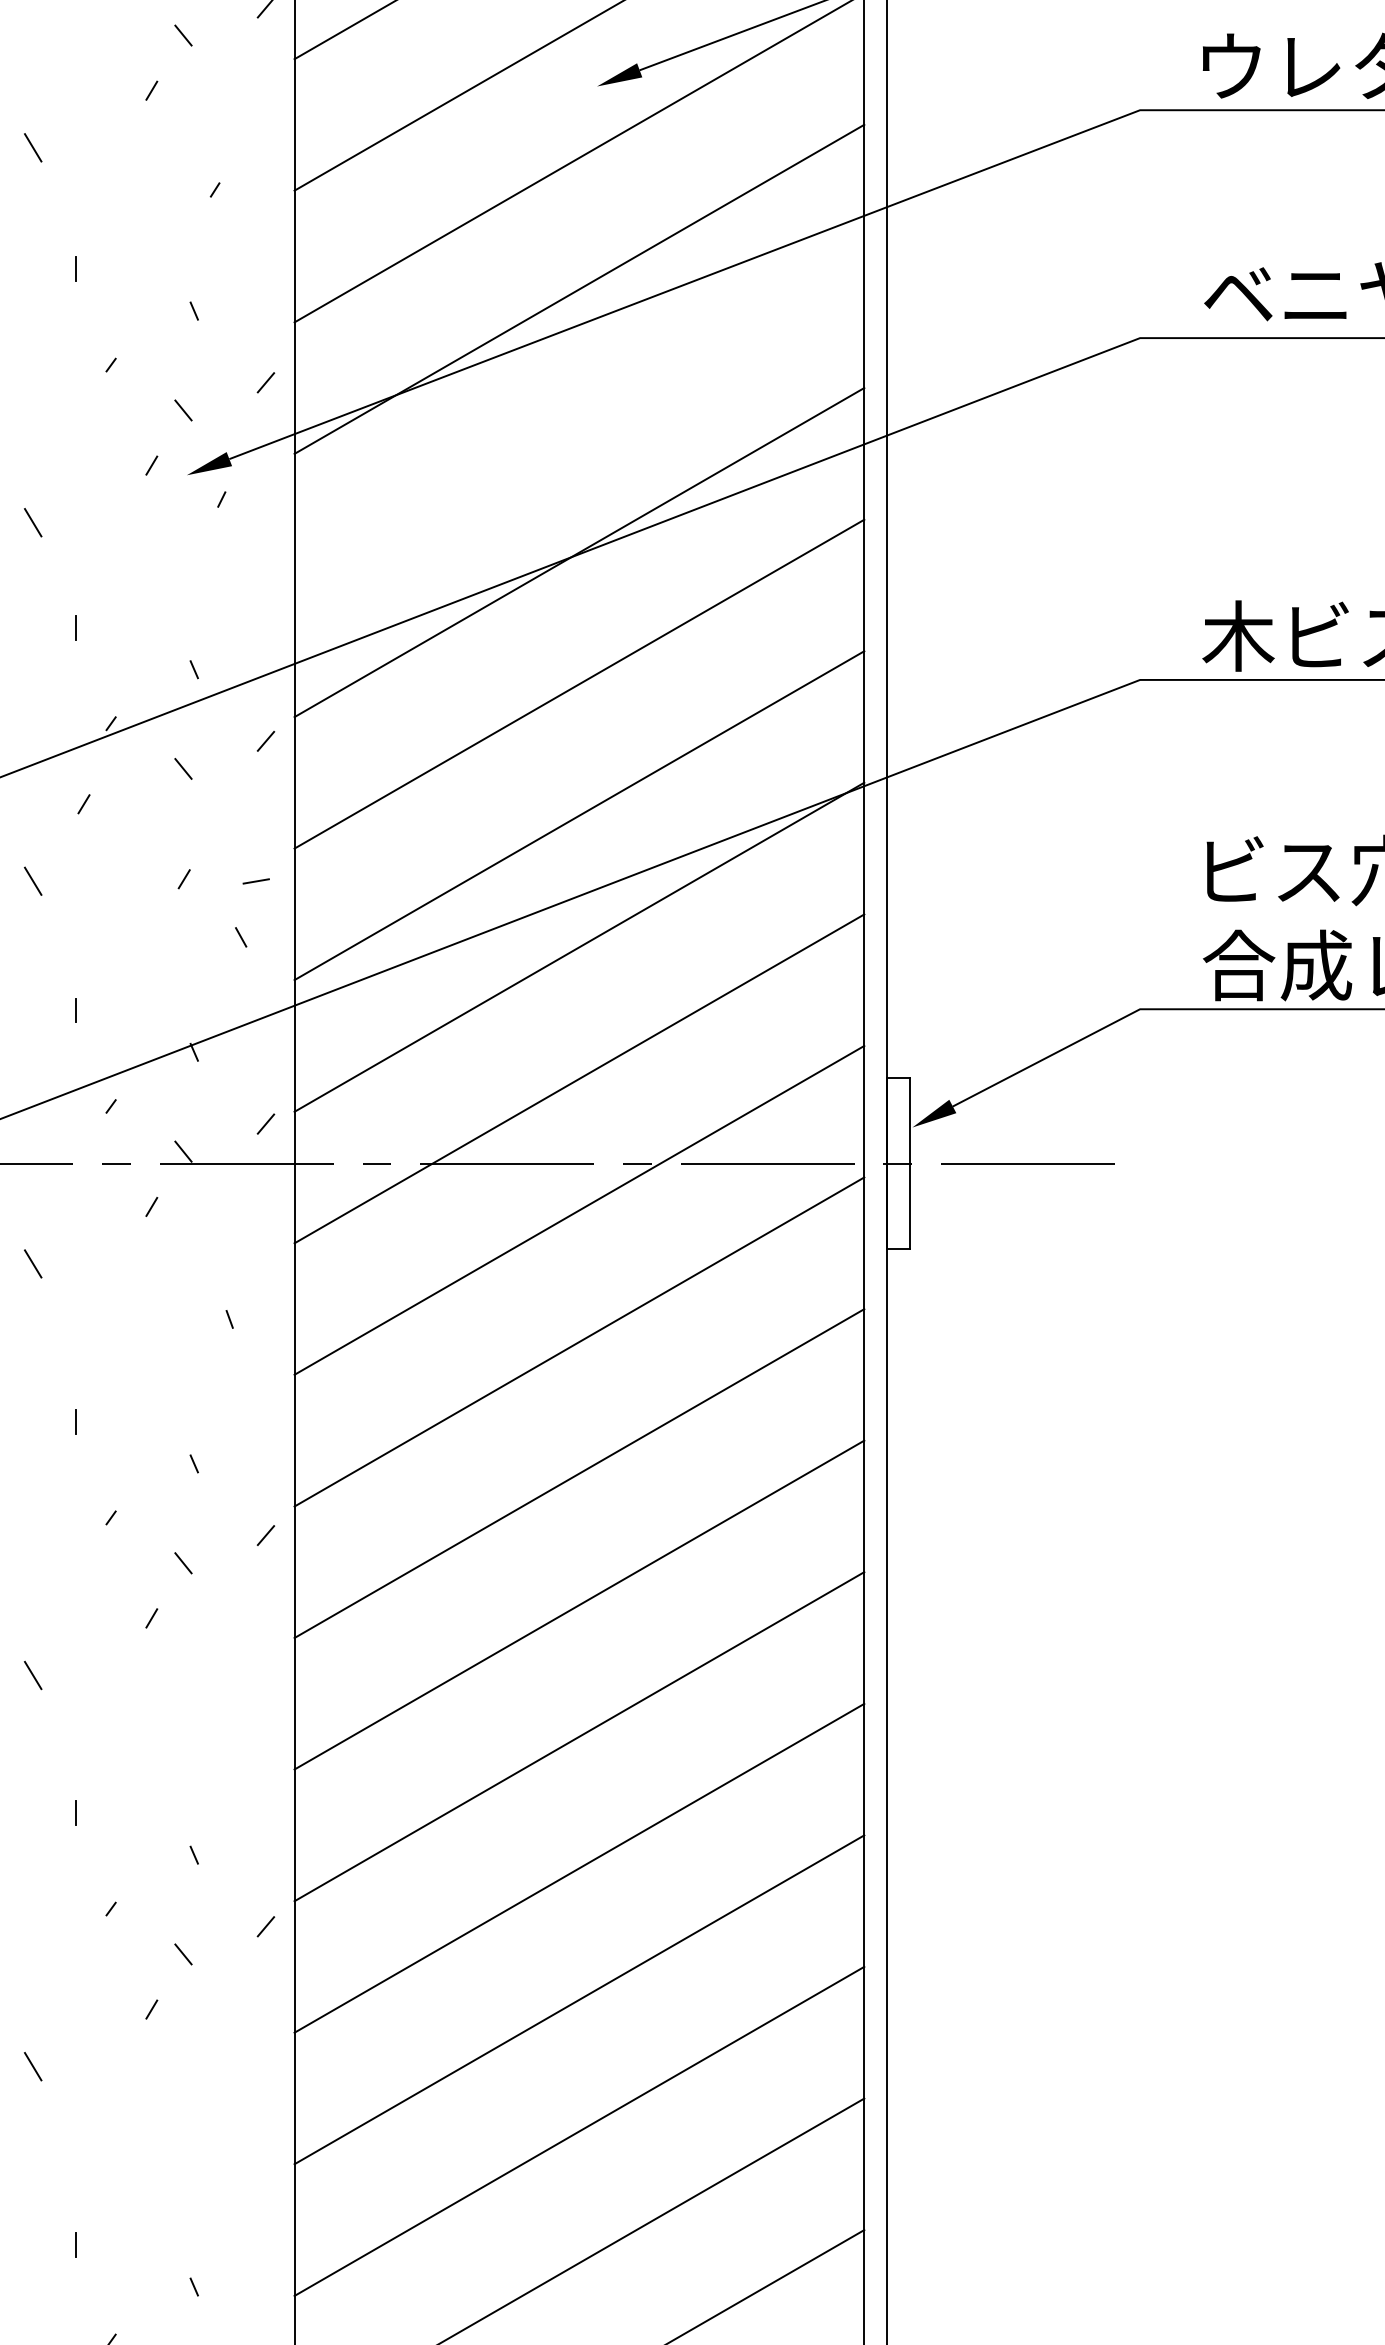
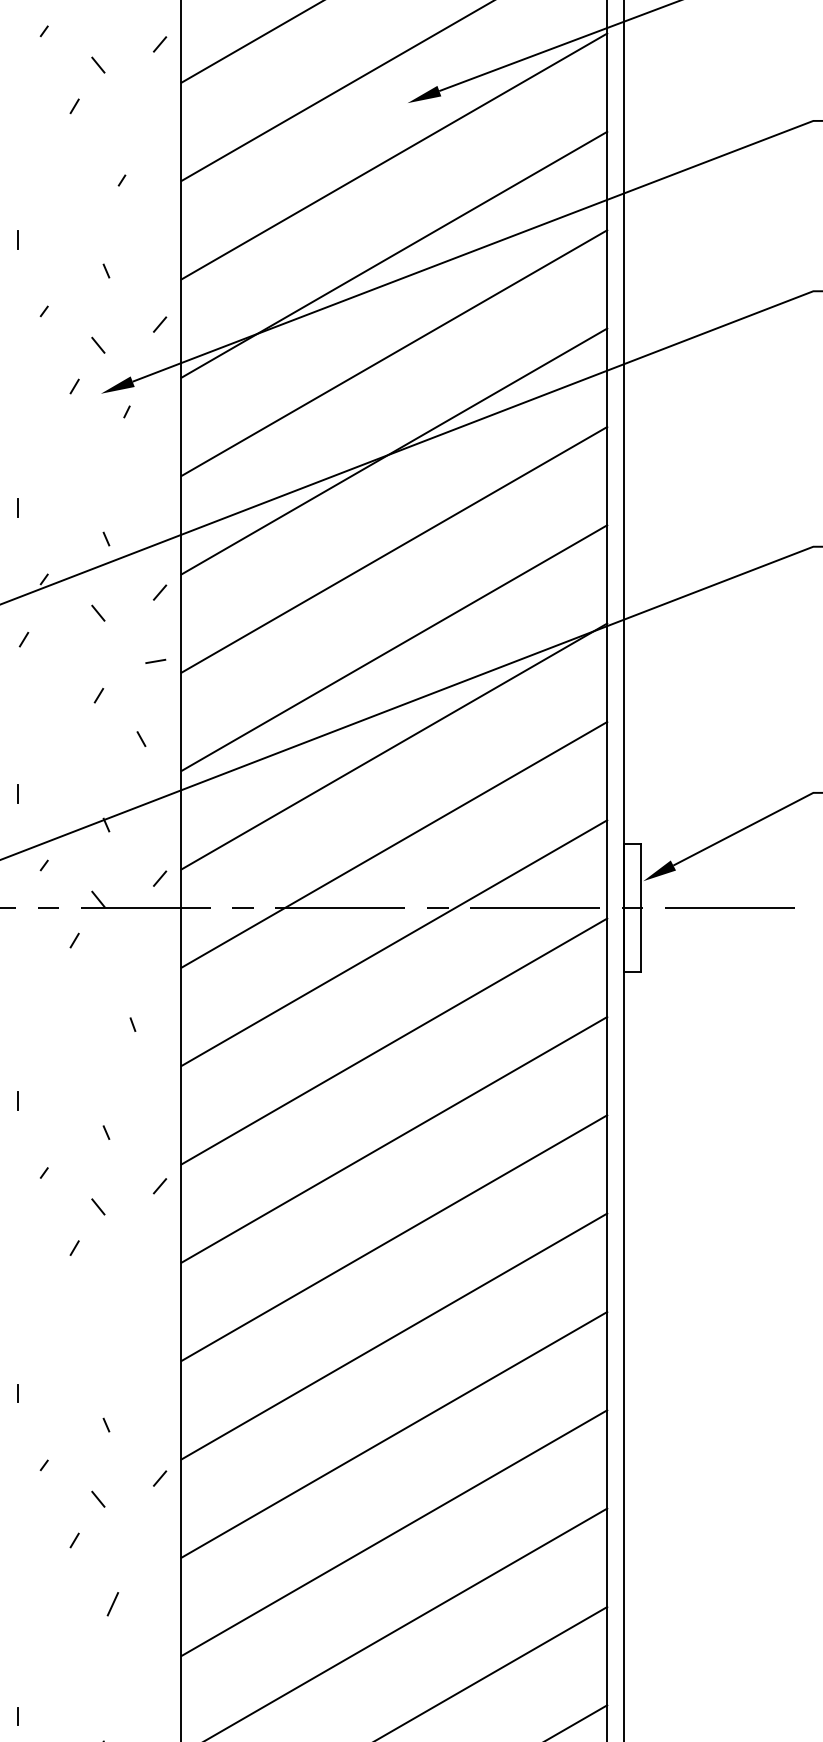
line: (579, 420) -> (394, 352), added
line: (255, 881) -> (155, 661), moved
line: (202, 2094) -> (112, 1603), added

